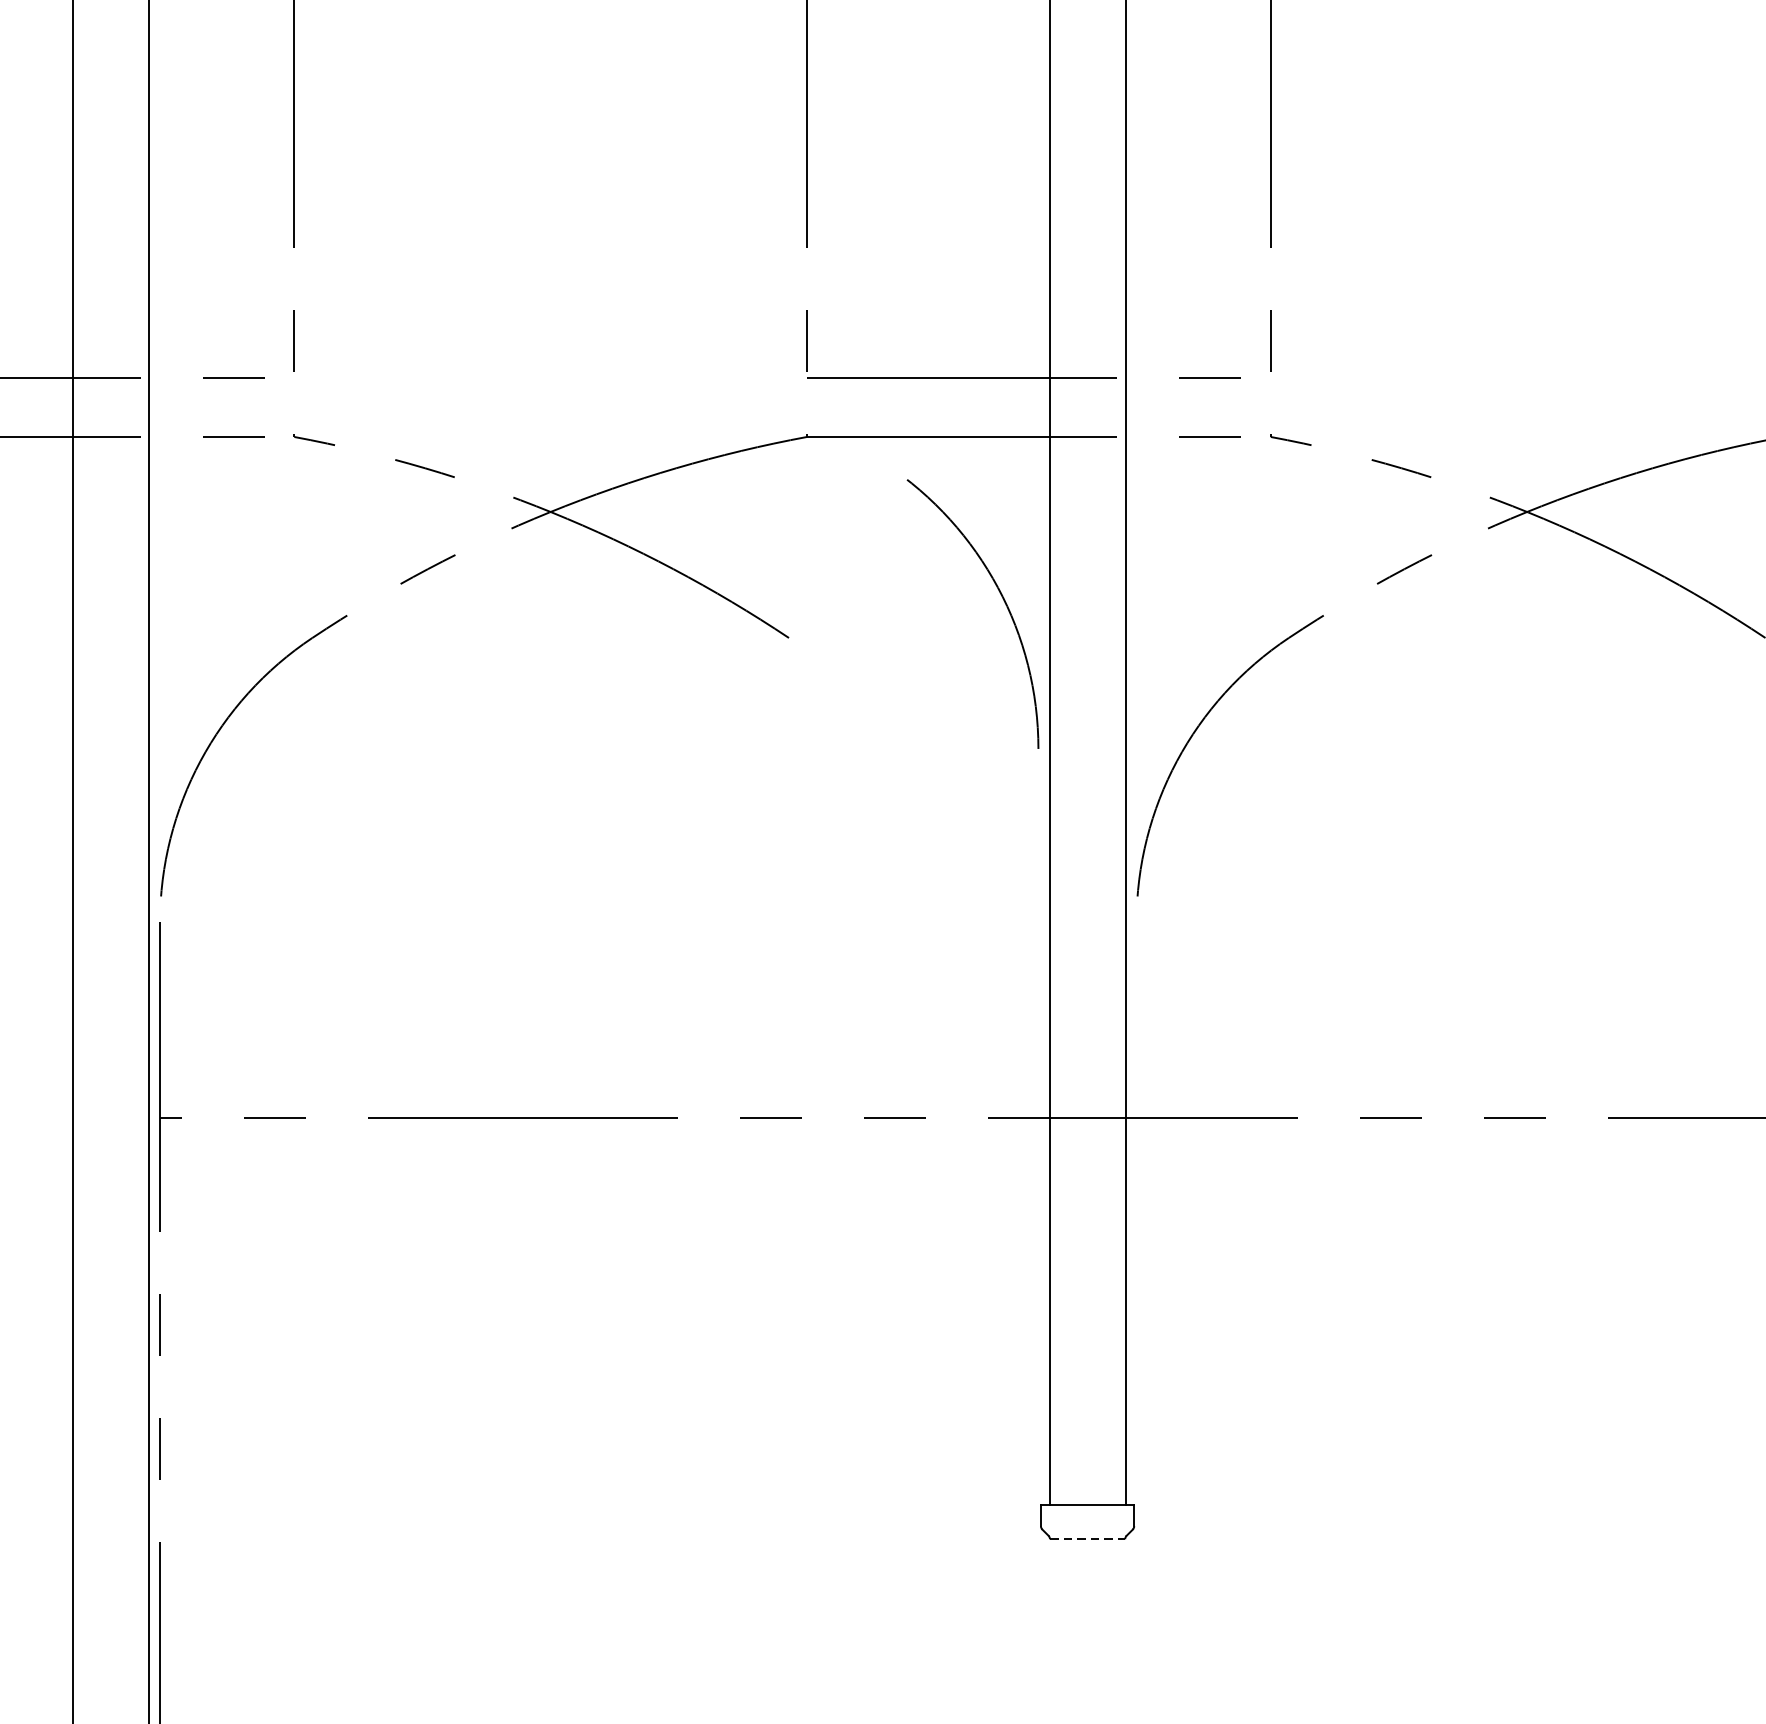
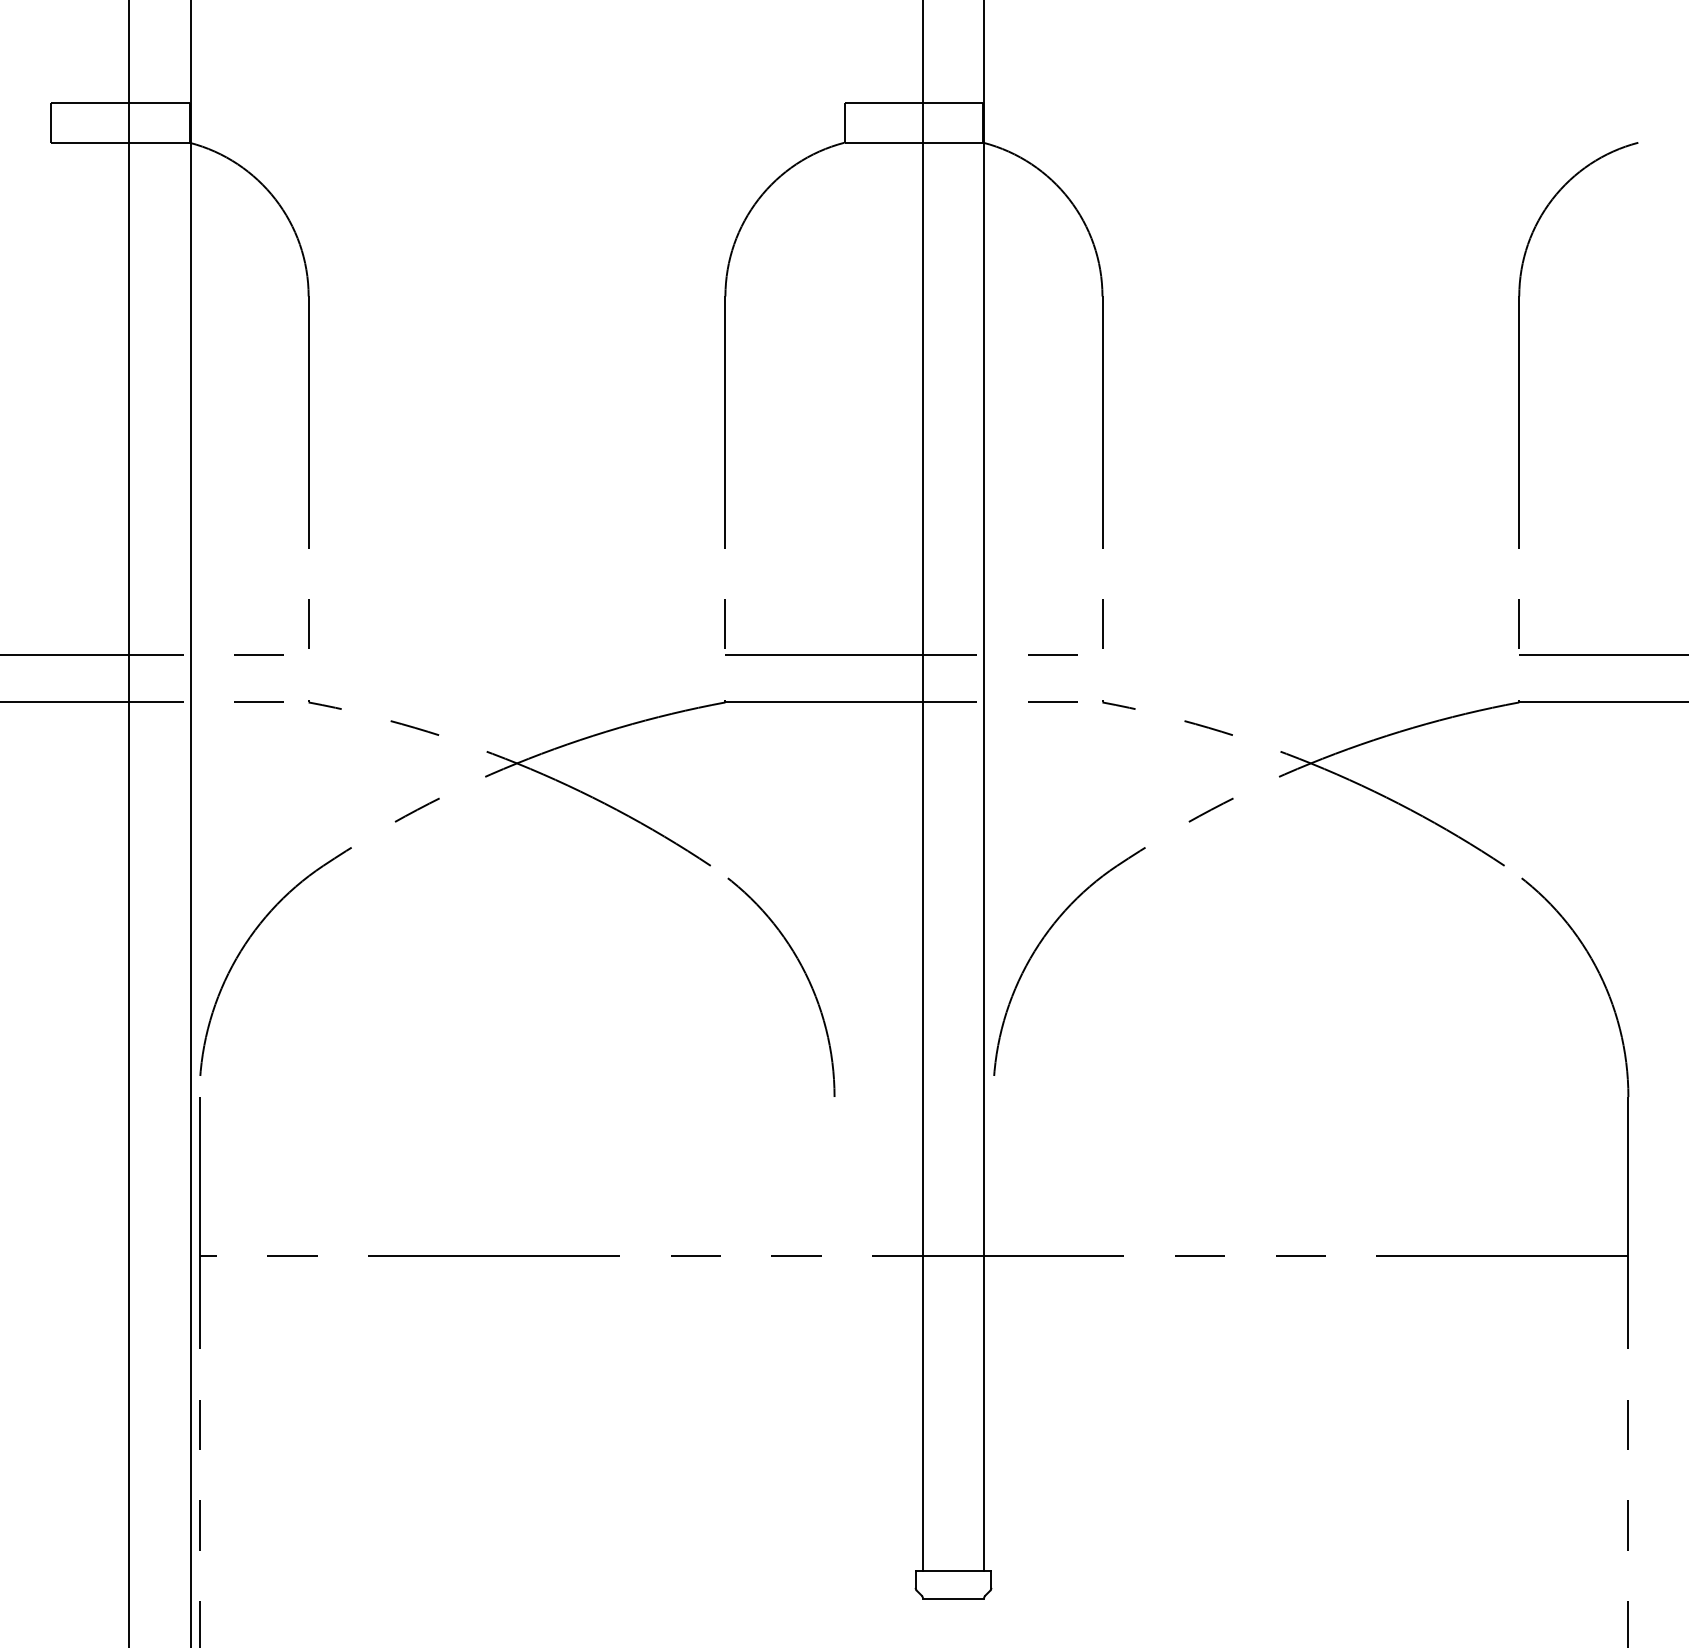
arc: (1002, 599) -> (805, 975), moved
line: (1087, 1539) -> (953, 1598), dashed -> solid

